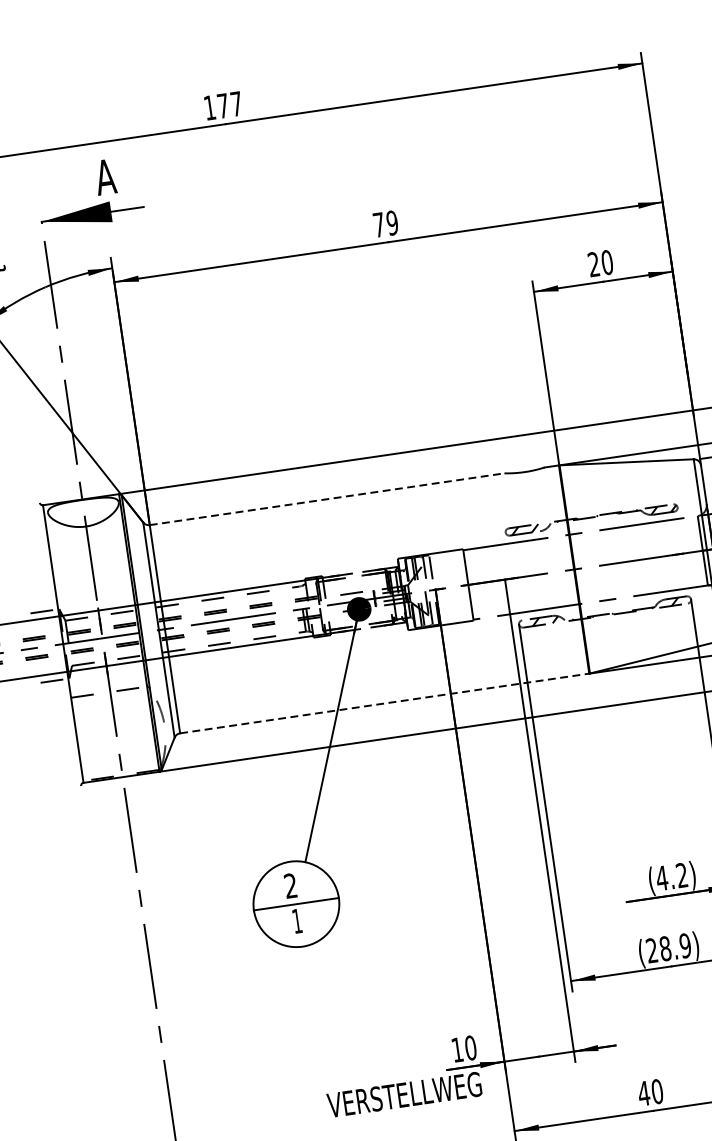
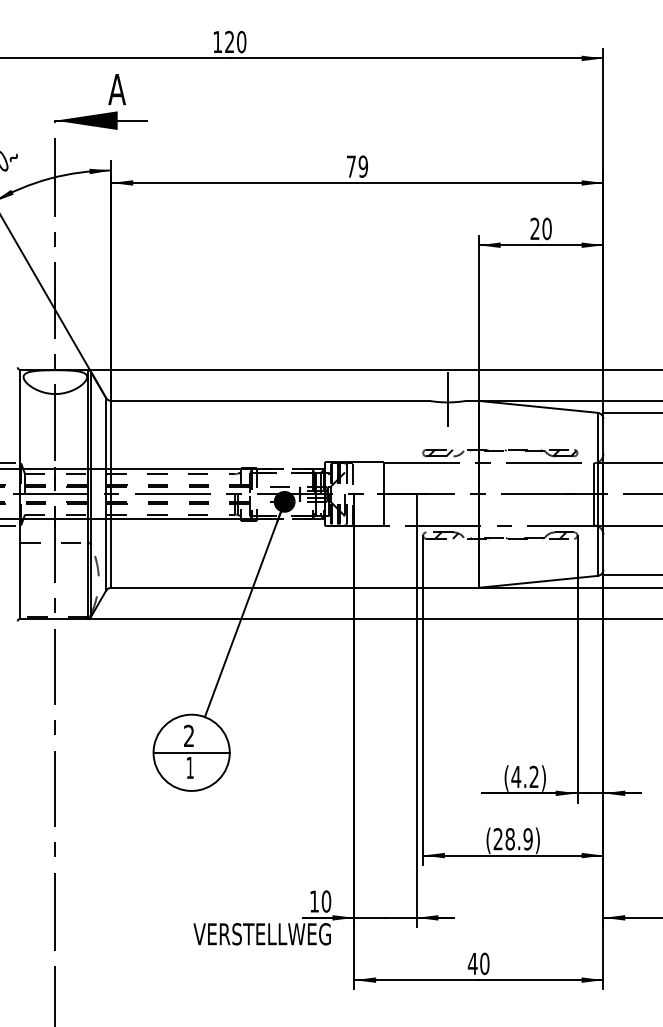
text: (229, 104) -> (235, 41), 177 -> 120
line: (524, 468) -> (447, 399), added
line: (328, 498) -> (271, 400), dashed -> solid
line: (384, 703) -> (294, 587), dashed -> solid

